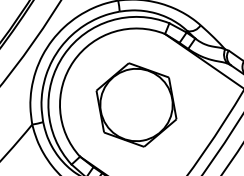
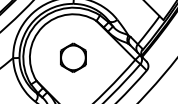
part: (136, 104) -> (73, 57), size x0.6

